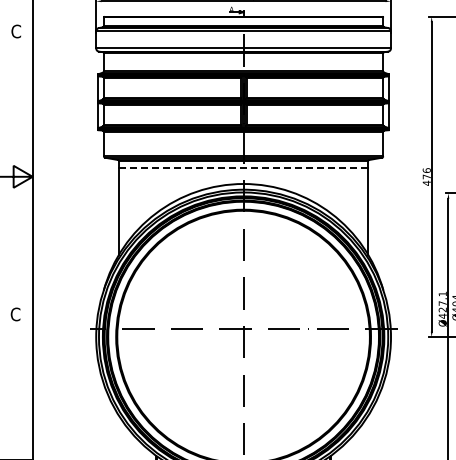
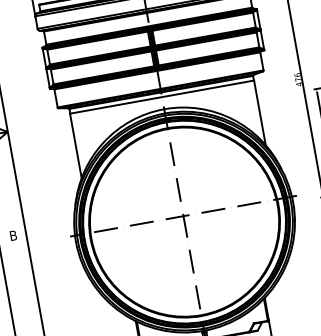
line: (243, 167) -> (161, 97), dashed -> solid
text: (15, 314) -> (13, 235), C -> B

